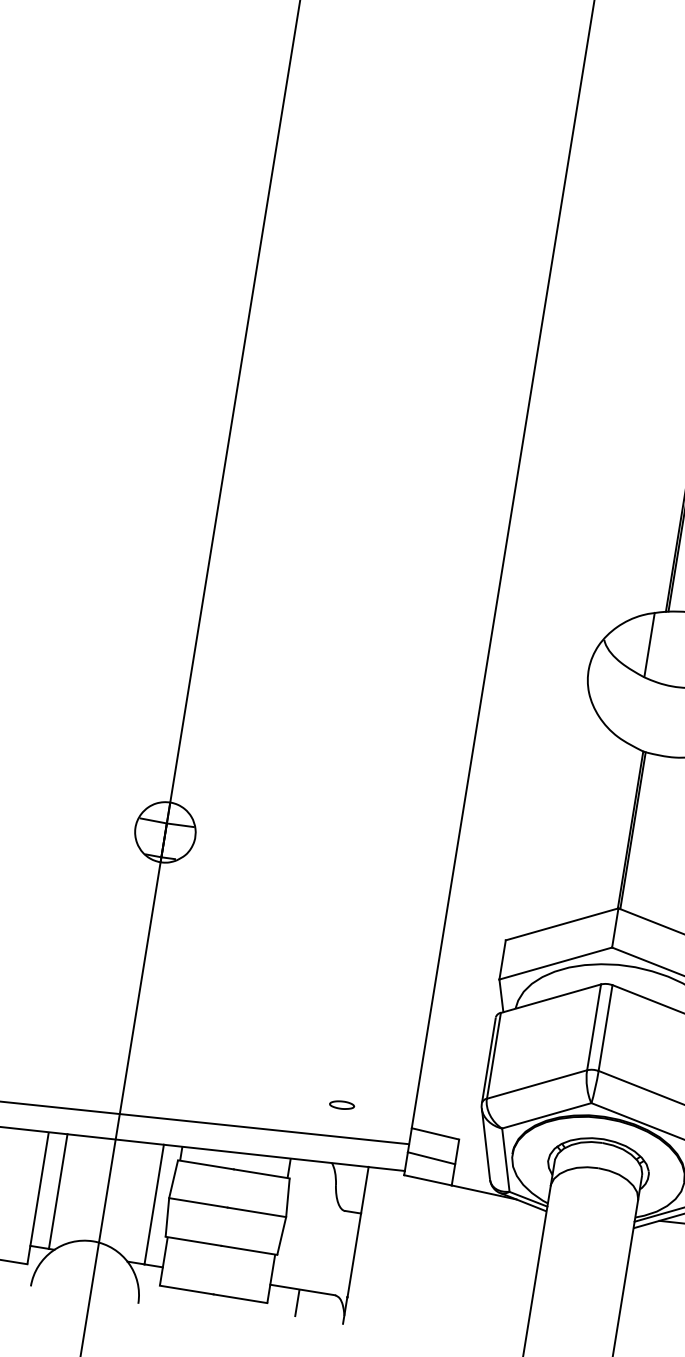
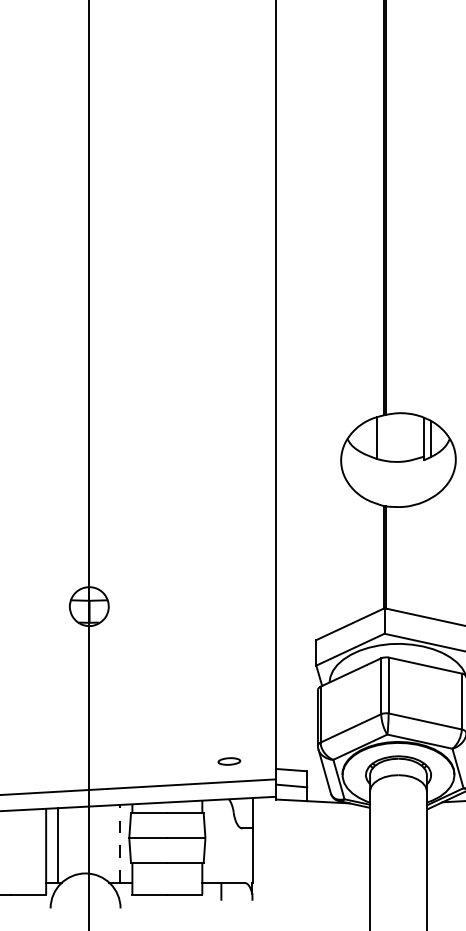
part: (342, 1105) -> (229, 761), size x1.4
line: (154, 1204) -> (120, 843), solid -> dashed

